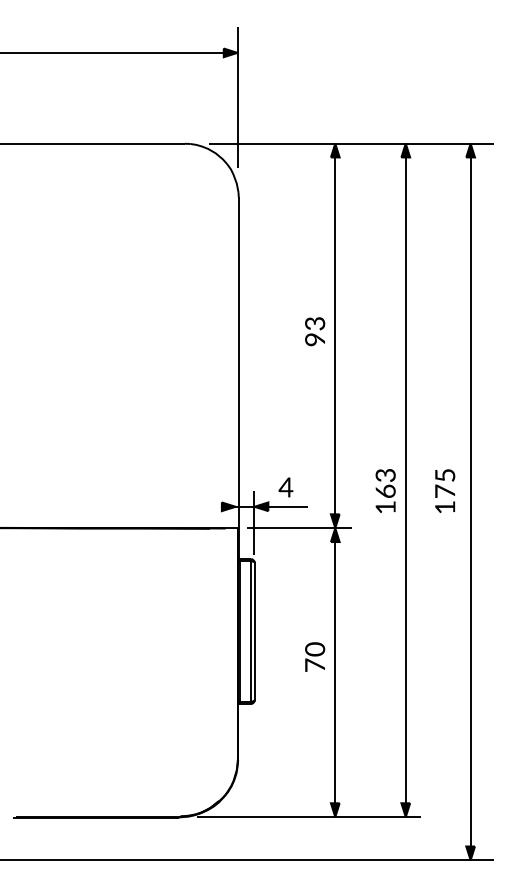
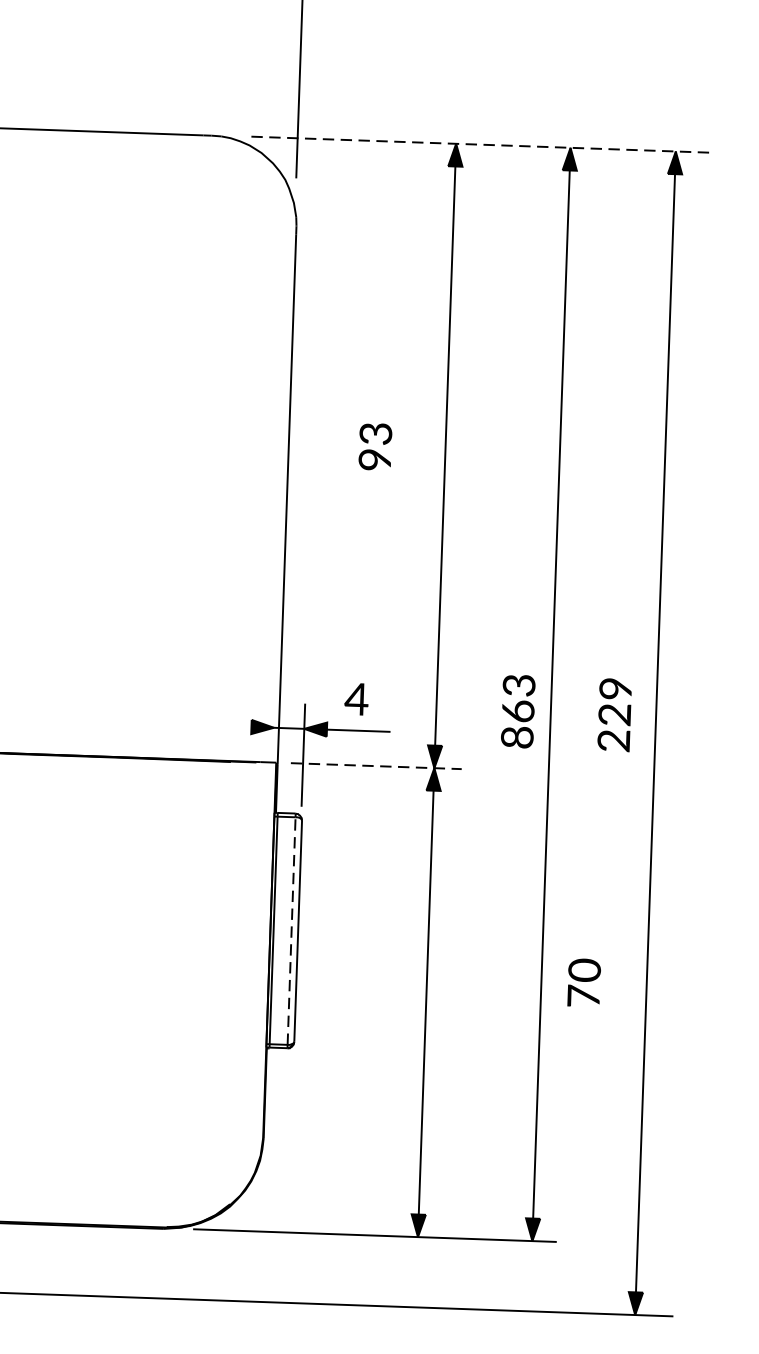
line: (351, 143) -> (482, 144), solid -> dashed
text: (315, 331) -> (376, 446), moved
text: (445, 491) -> (615, 714), 175 -> 229
text: (385, 507) -> (517, 737), 163 -> 863
line: (299, 528) -> (376, 766), solid -> dashed
line: (250, 631) -> (290, 931), solid -> dashed
text: (315, 656) -> (584, 981), moved

